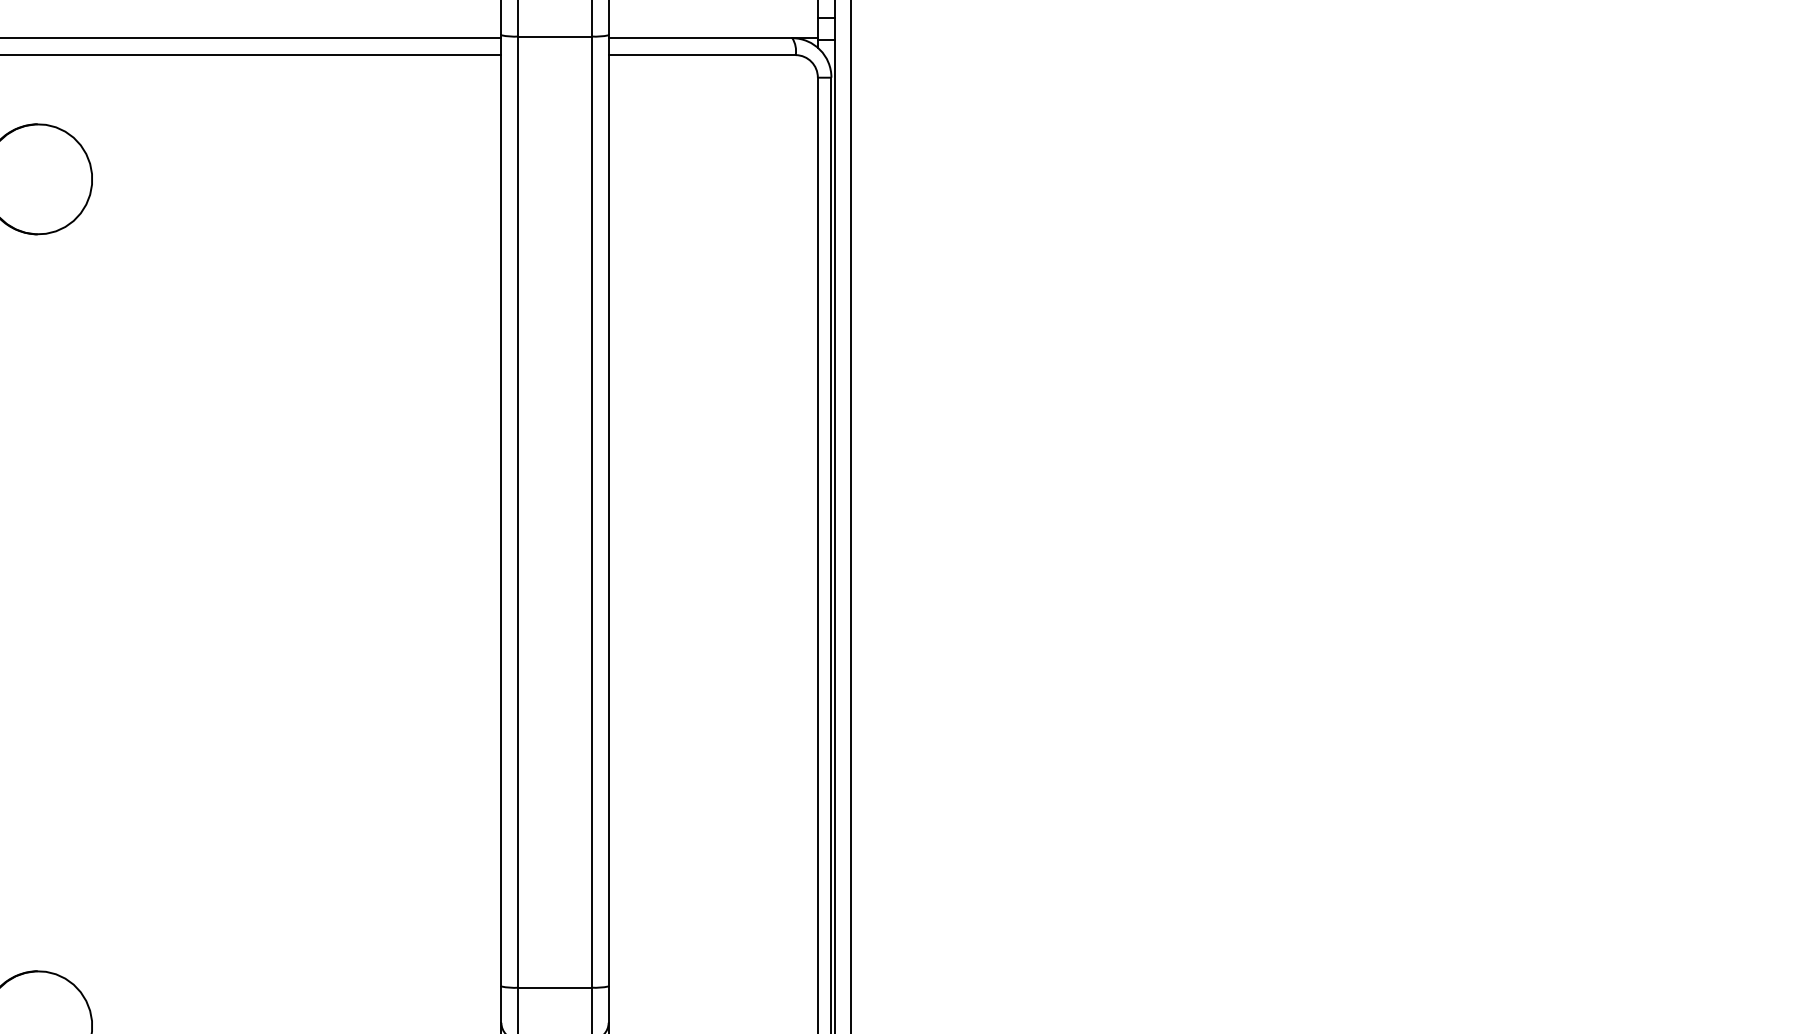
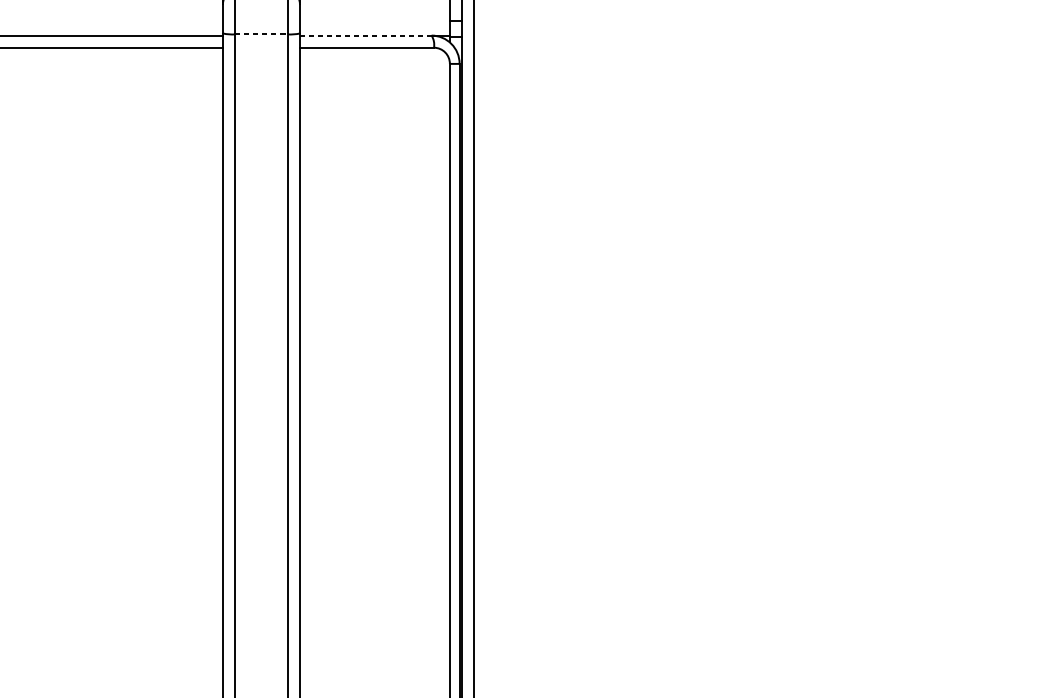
line: (555, 36) -> (261, 34), solid -> dashed
line: (700, 38) -> (365, 35), solid -> dashed

